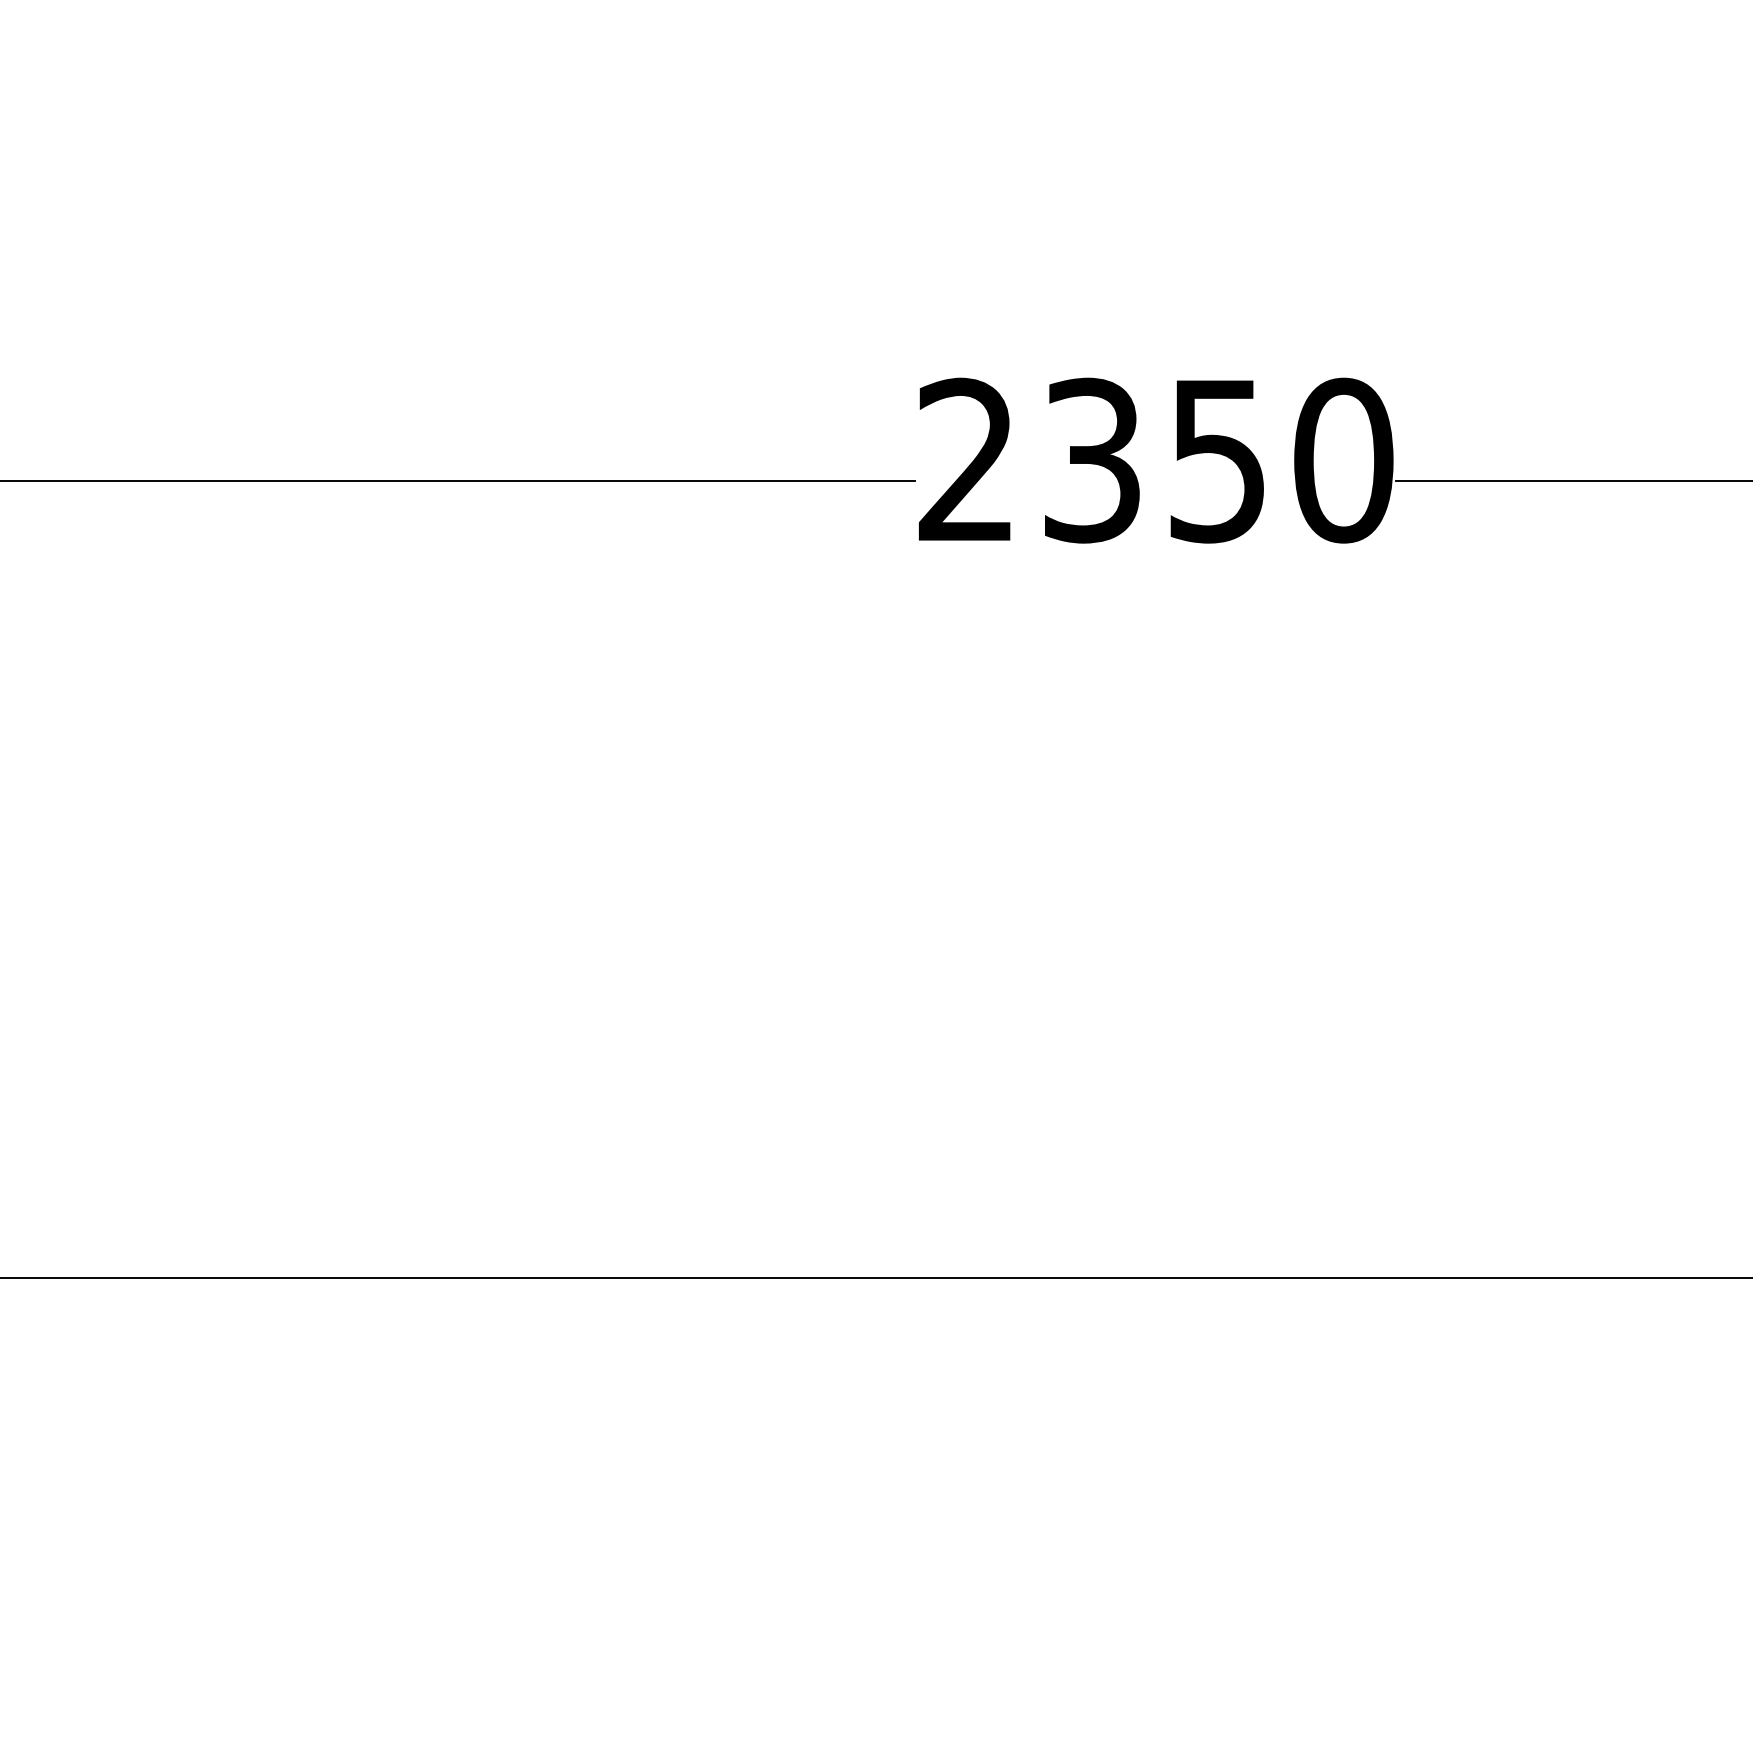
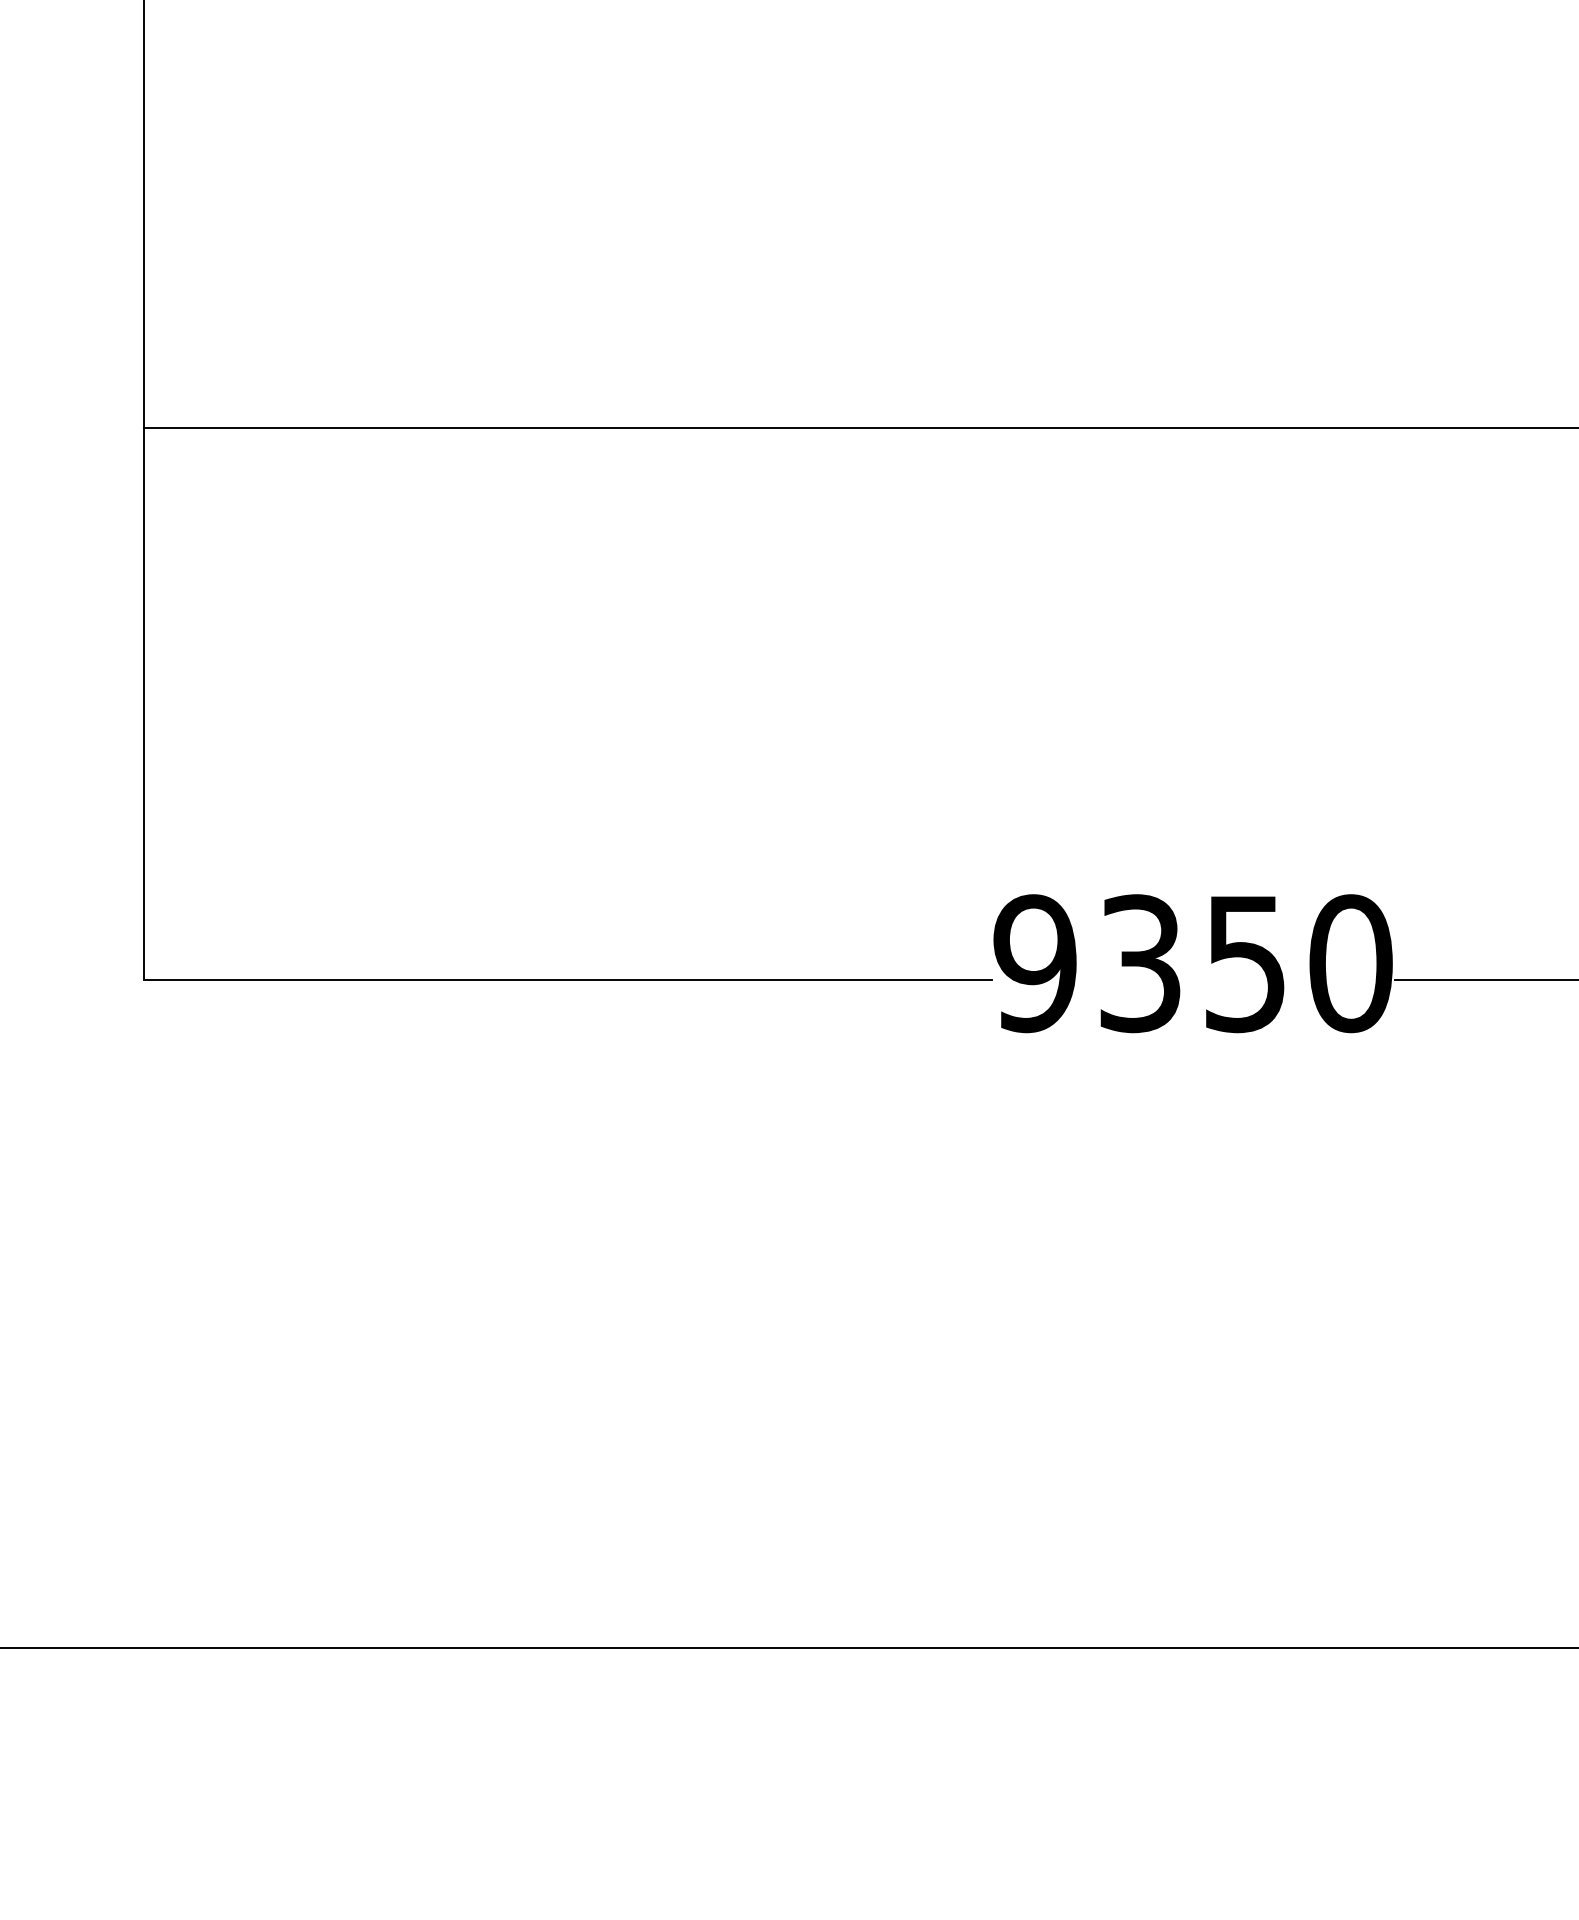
text: (965, 460) -> (1034, 963), 2350 -> 9350

